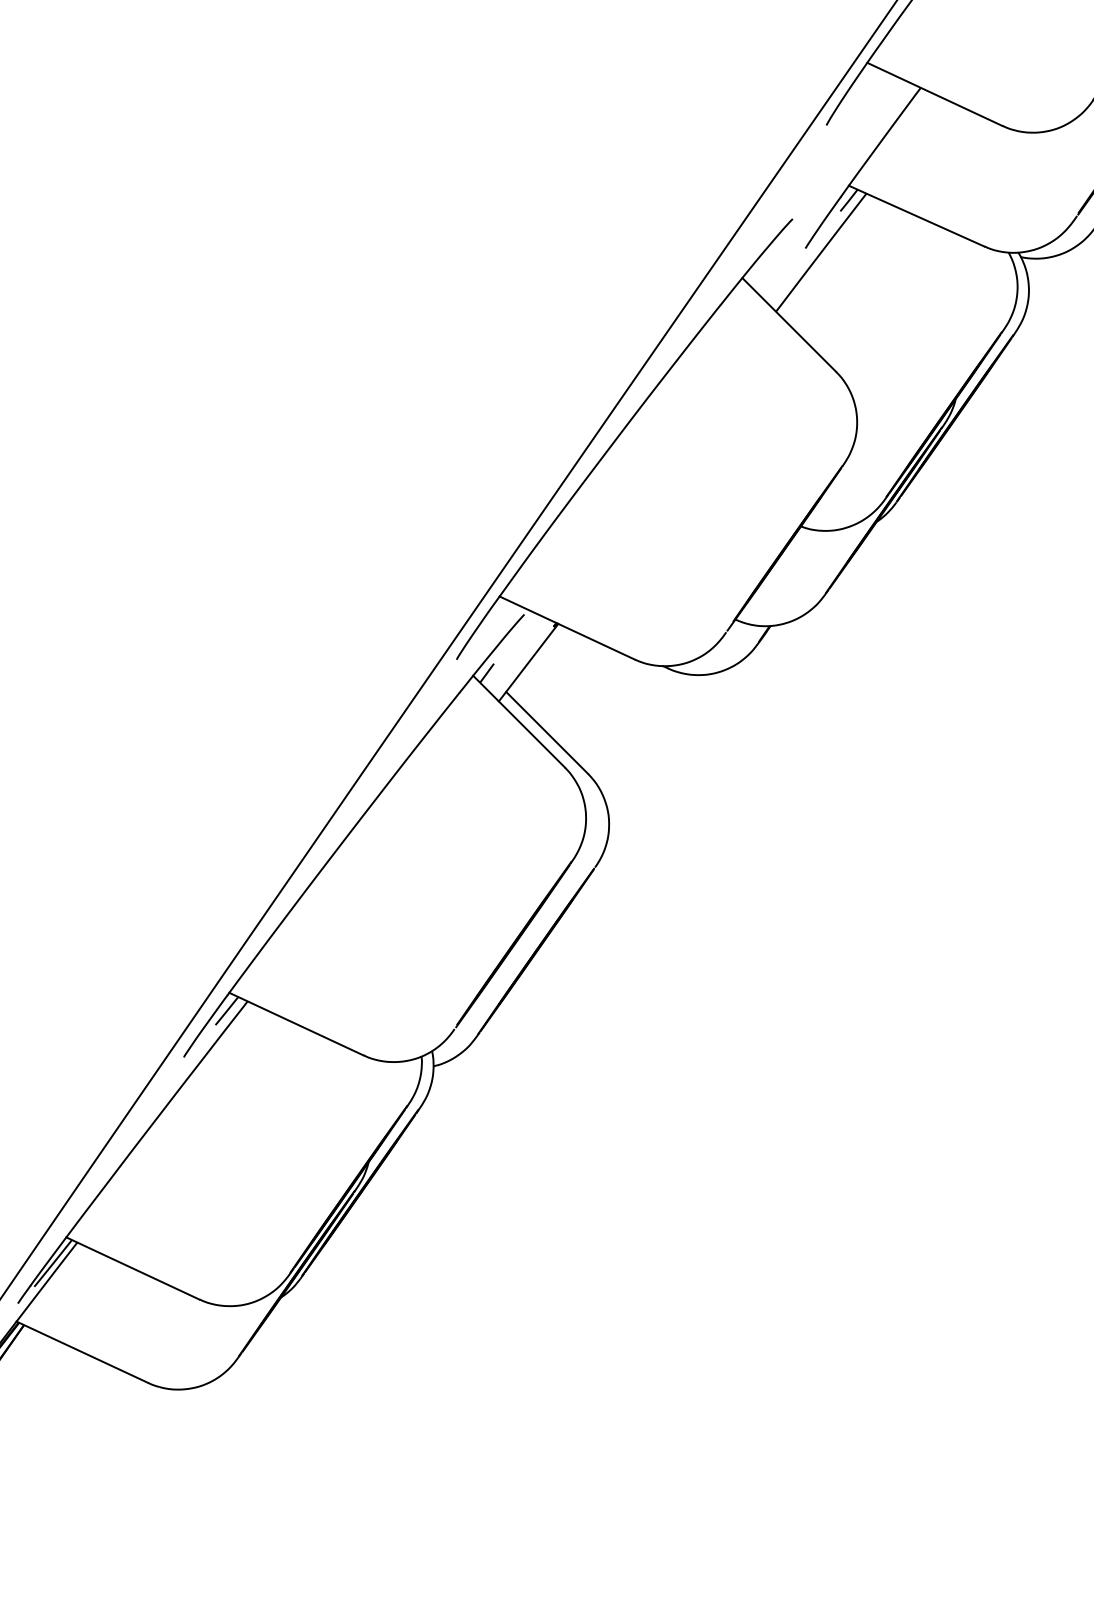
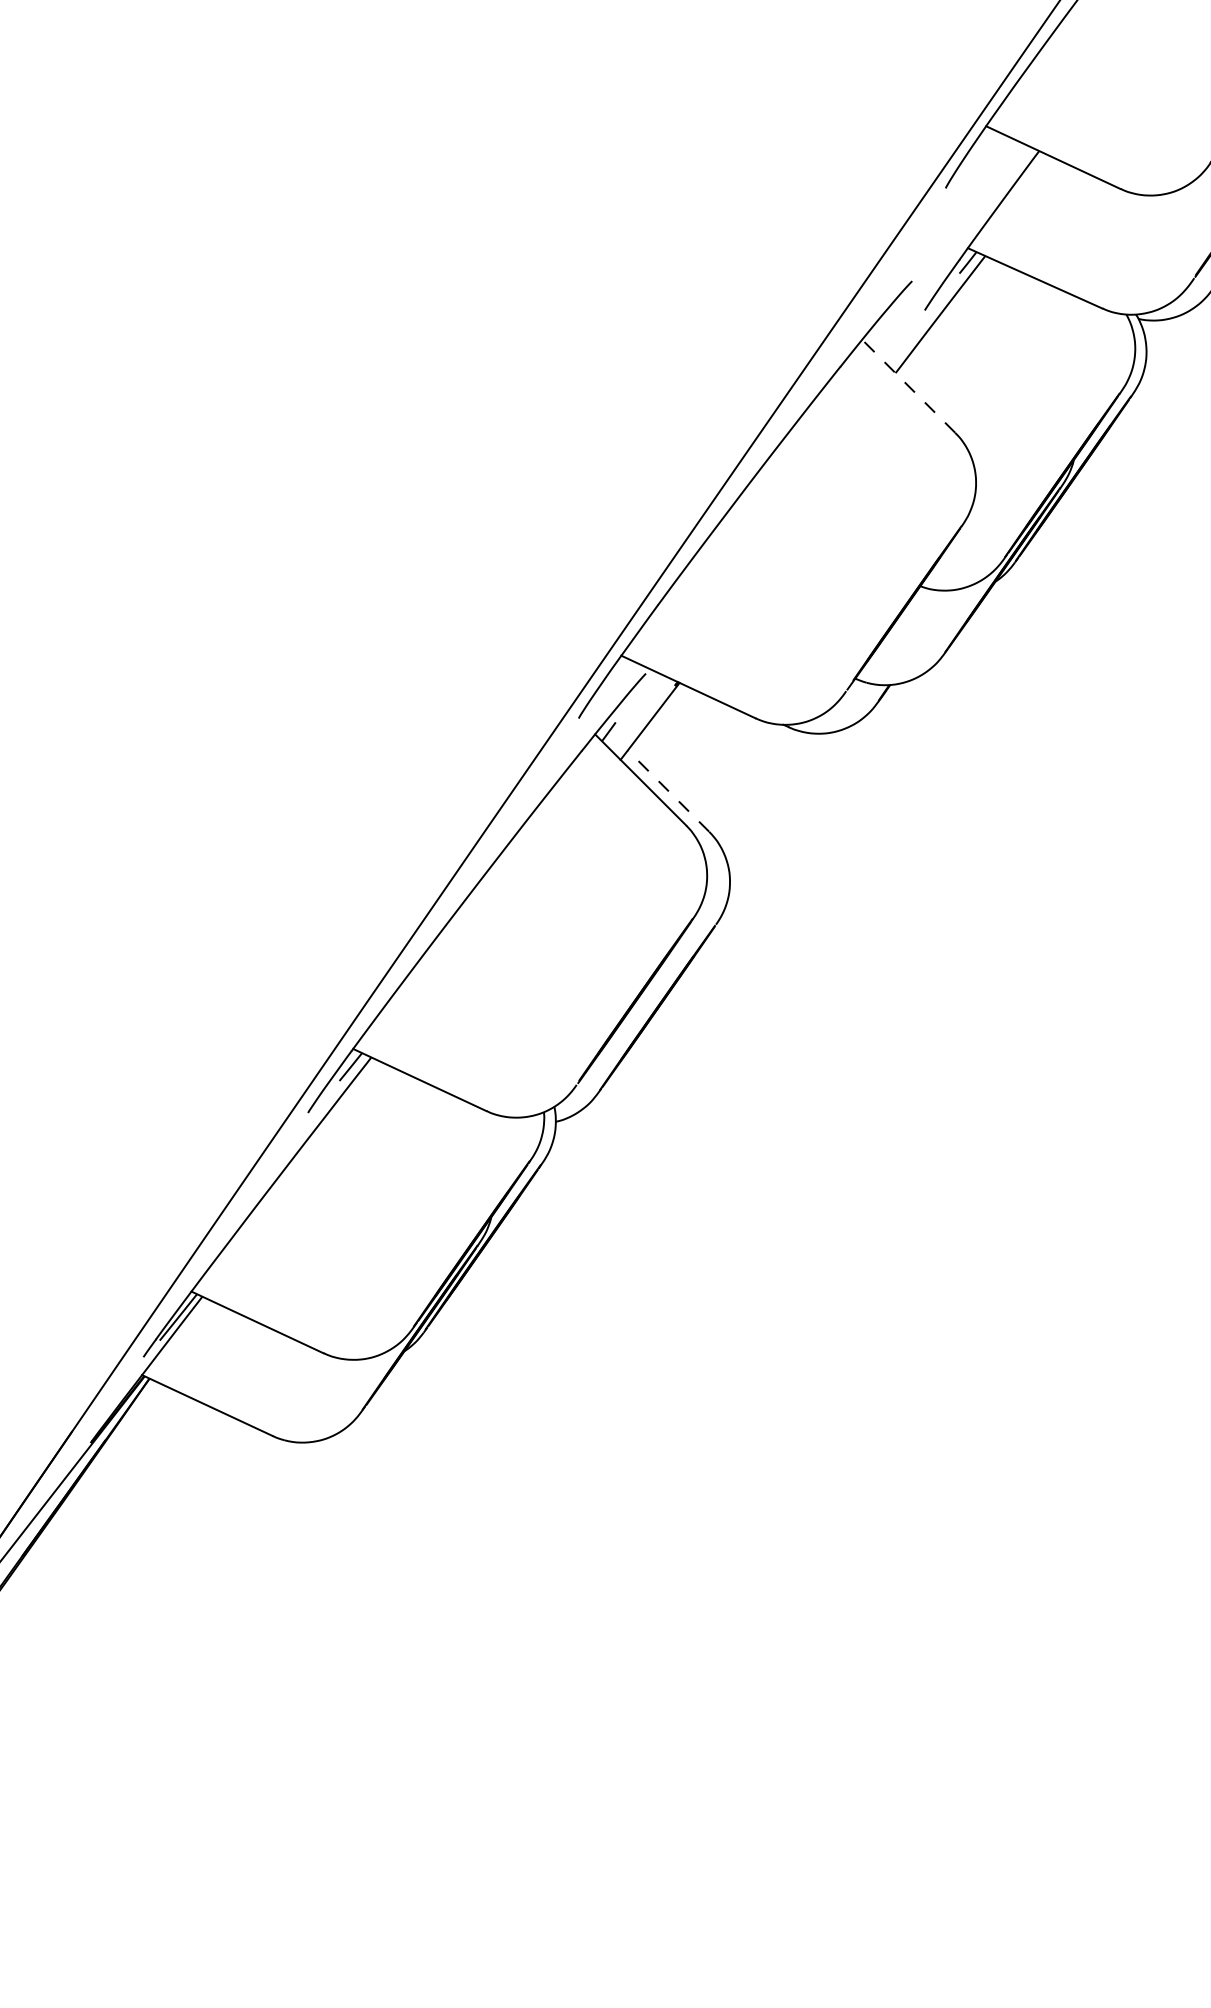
line: (789, 325) -> (908, 386), solid -> dashed
line: (547, 732) -> (668, 790), solid -> dashed

